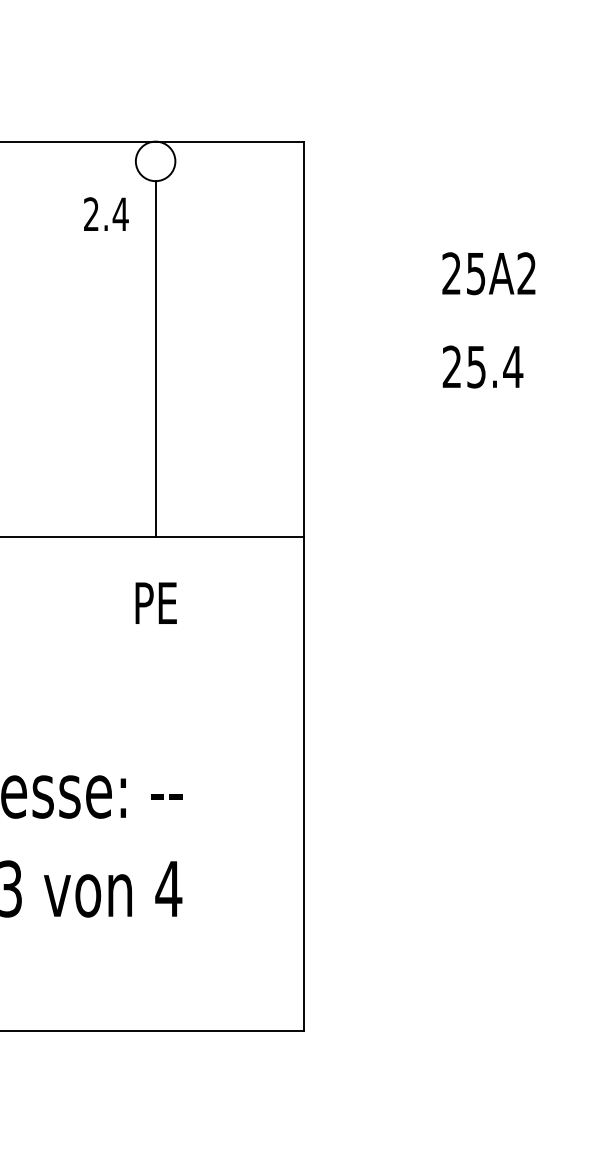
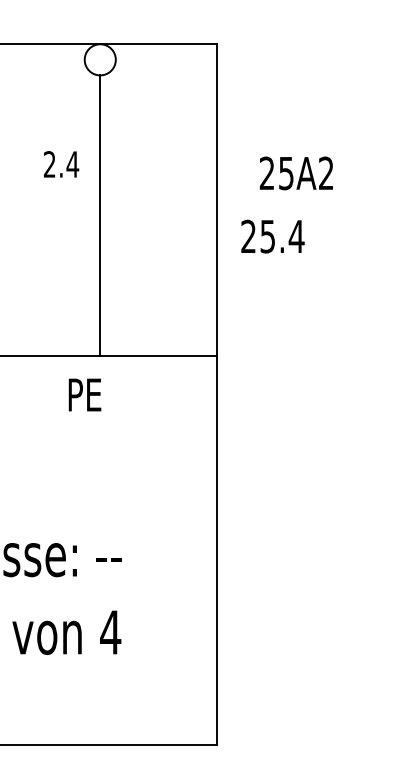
text: (106, 213) -> (61, 163), moved
text: (488, 273) -> (296, 173), moved
text: (482, 366) -> (272, 236), moved
text: (155, 602) -> (84, 394), moved

